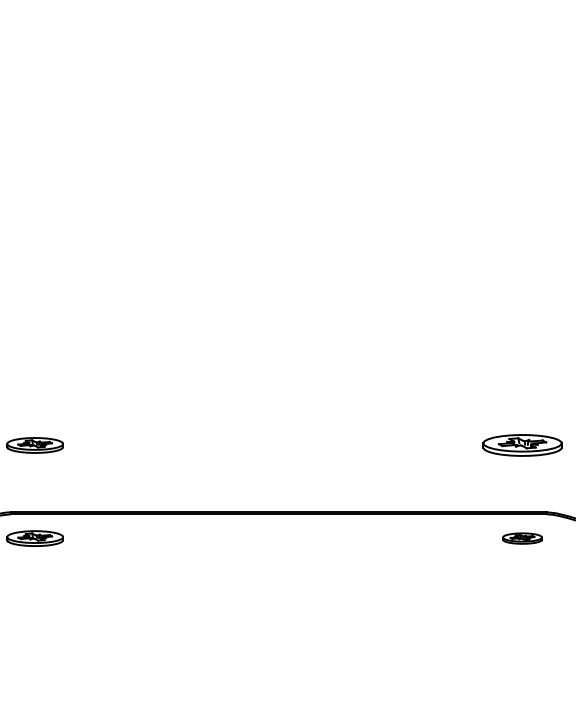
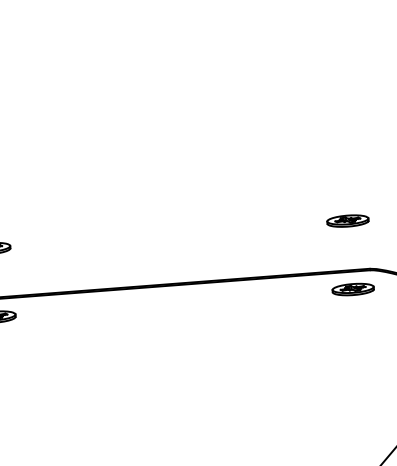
part: (522, 445) -> (347, 221), size x0.71
part: (522, 538) -> (353, 289), size x1.43

